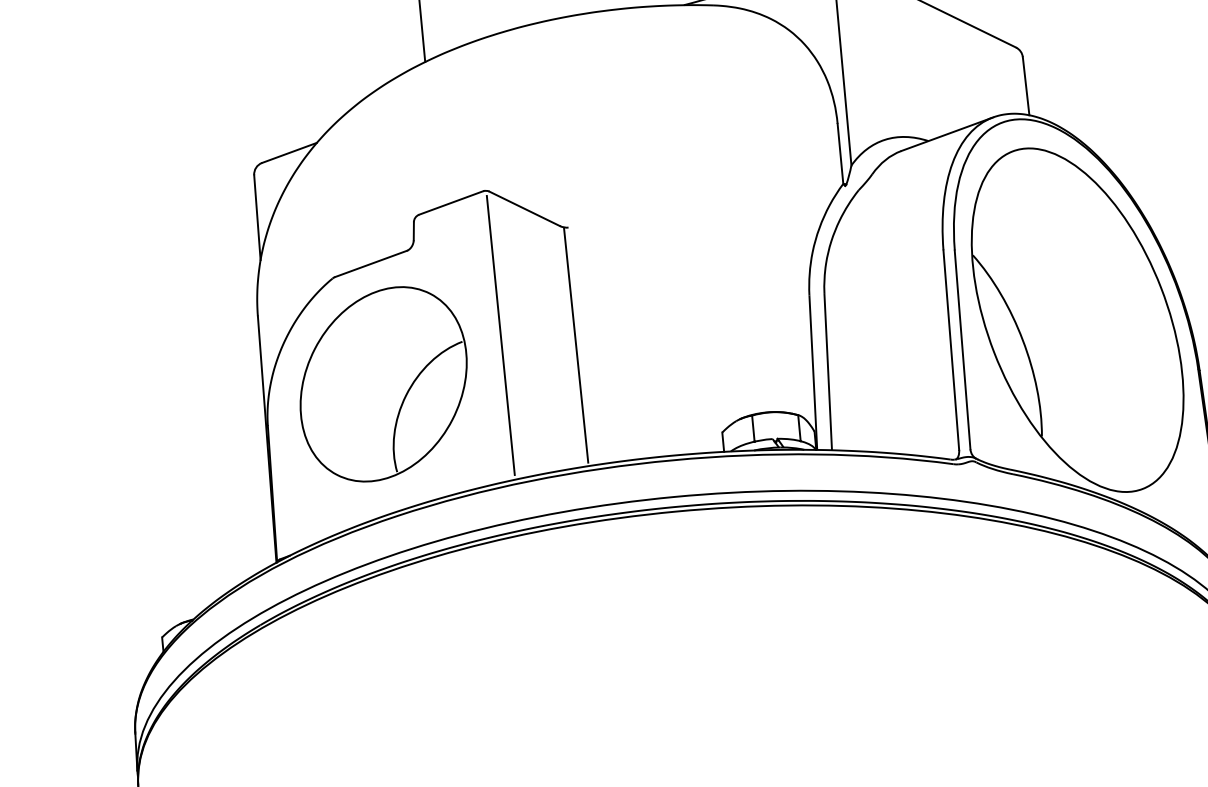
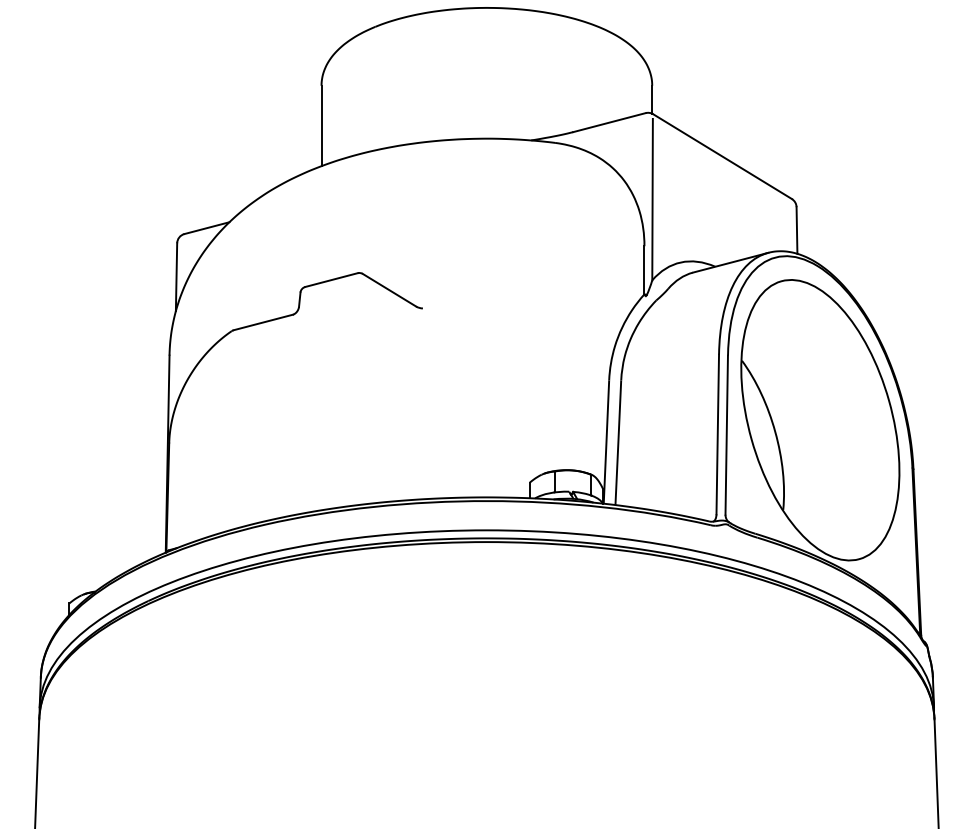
line: (500, 334) -> (360, 388), removed
line: (575, 345) -> (419, 402), removed
part: (383, 384) -> (264, 419), removed

